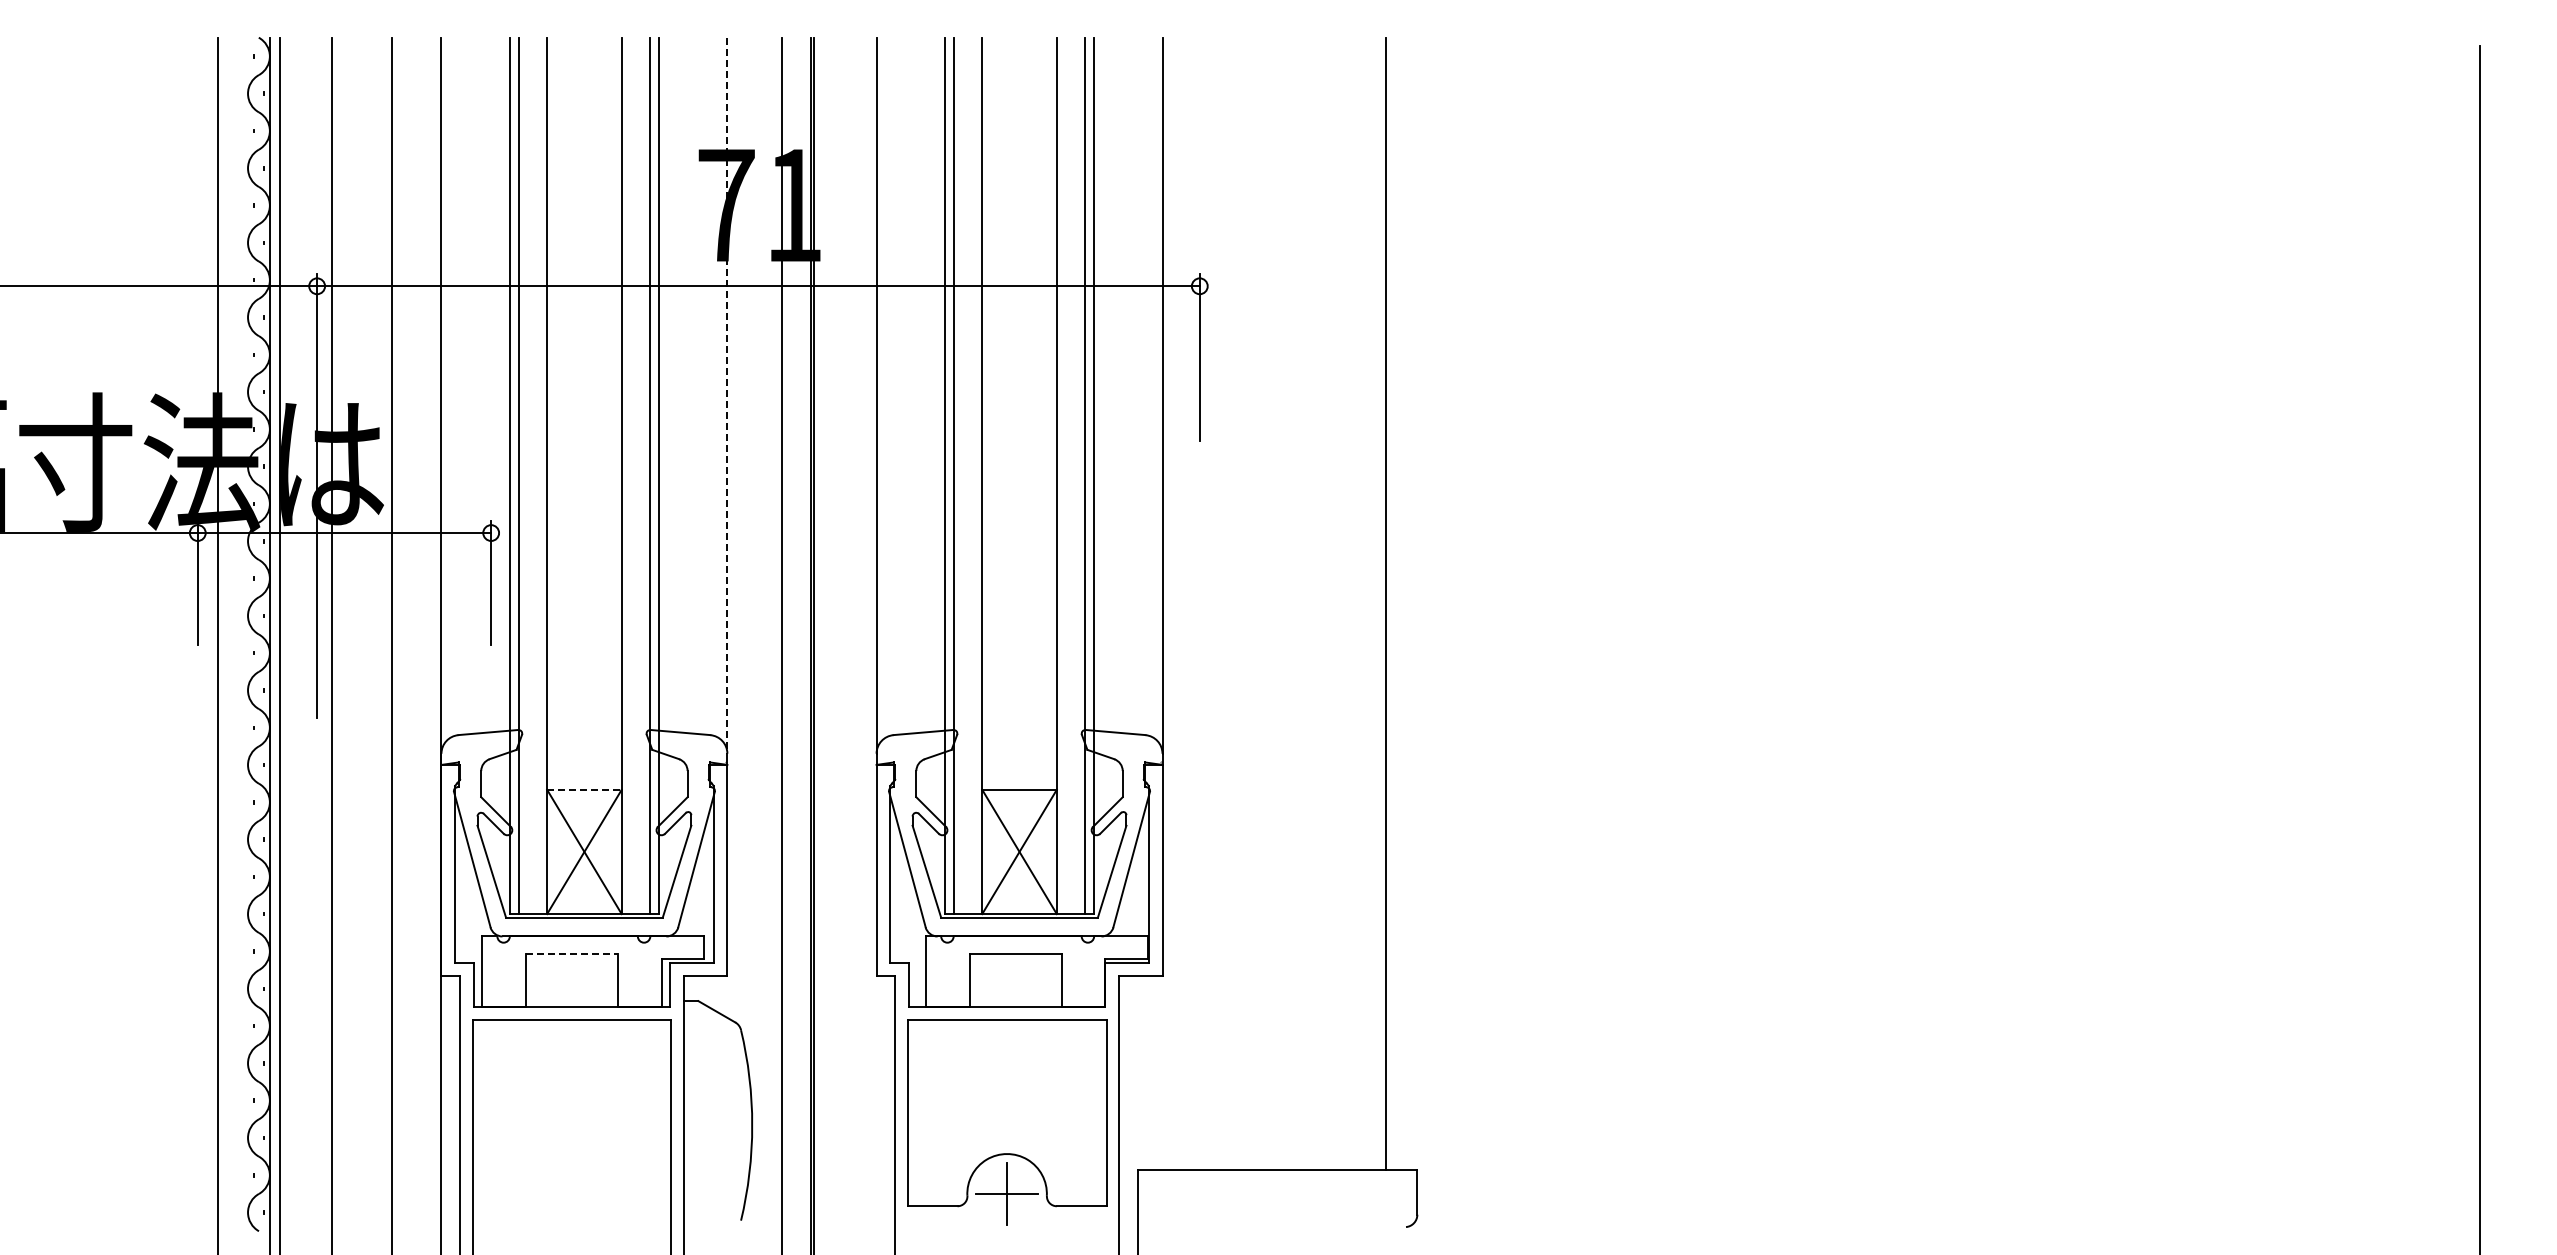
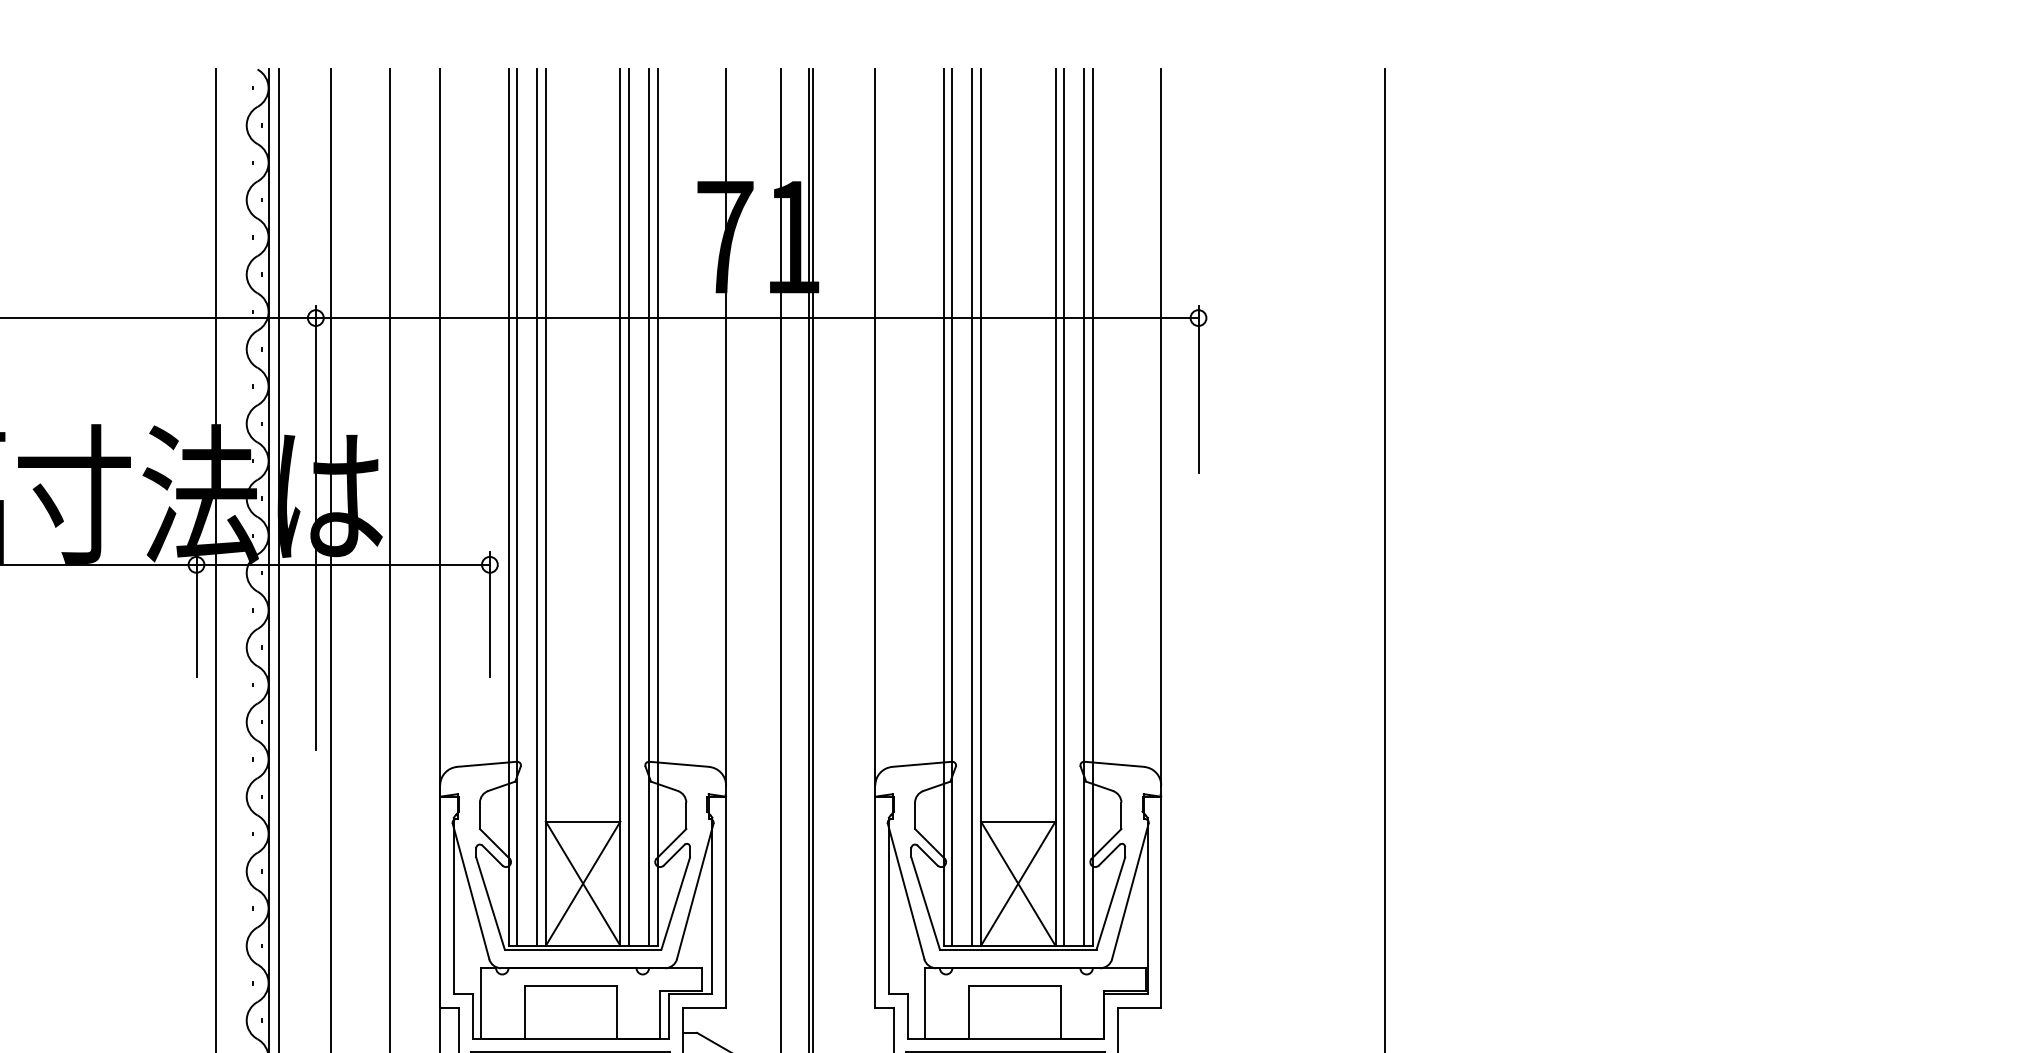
line: (727, 396) -> (726, 428), dashed -> solid
line: (538, 475) -> (537, 507), added
line: (630, 475) -> (629, 507), added
line: (973, 475) -> (972, 507), added
line: (1065, 475) -> (1064, 507), added
line: (584, 789) -> (583, 821), dashed -> solid
line: (572, 953) -> (571, 985), dashed -> solid

